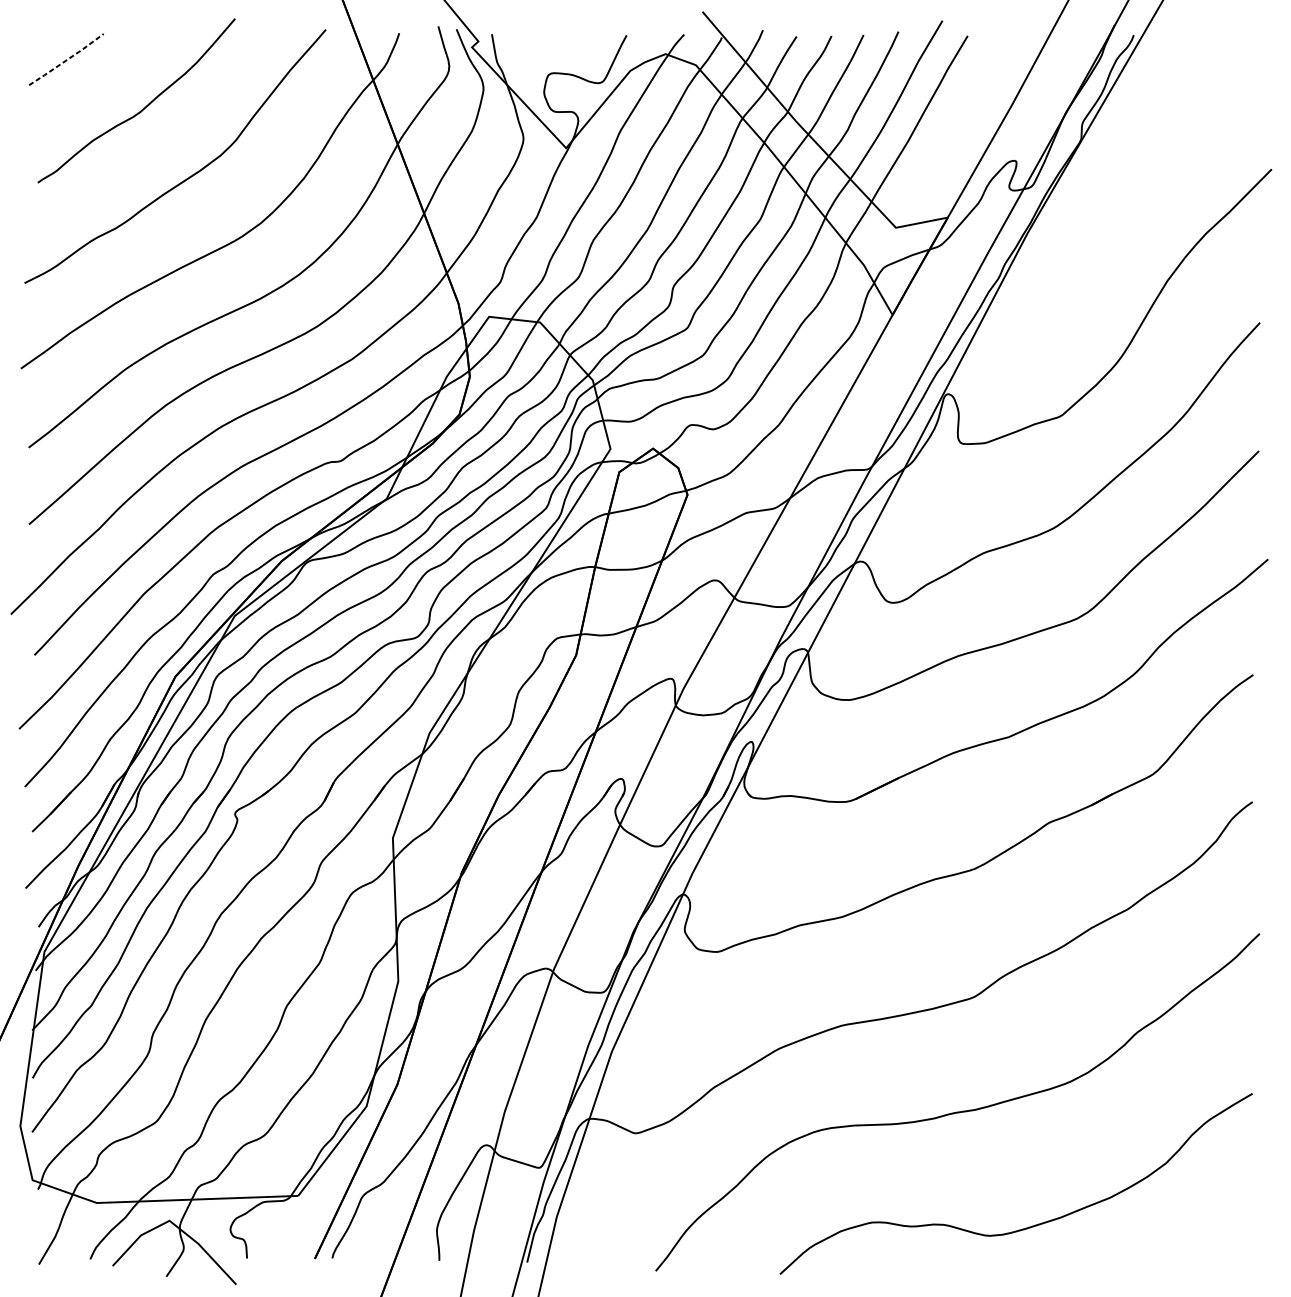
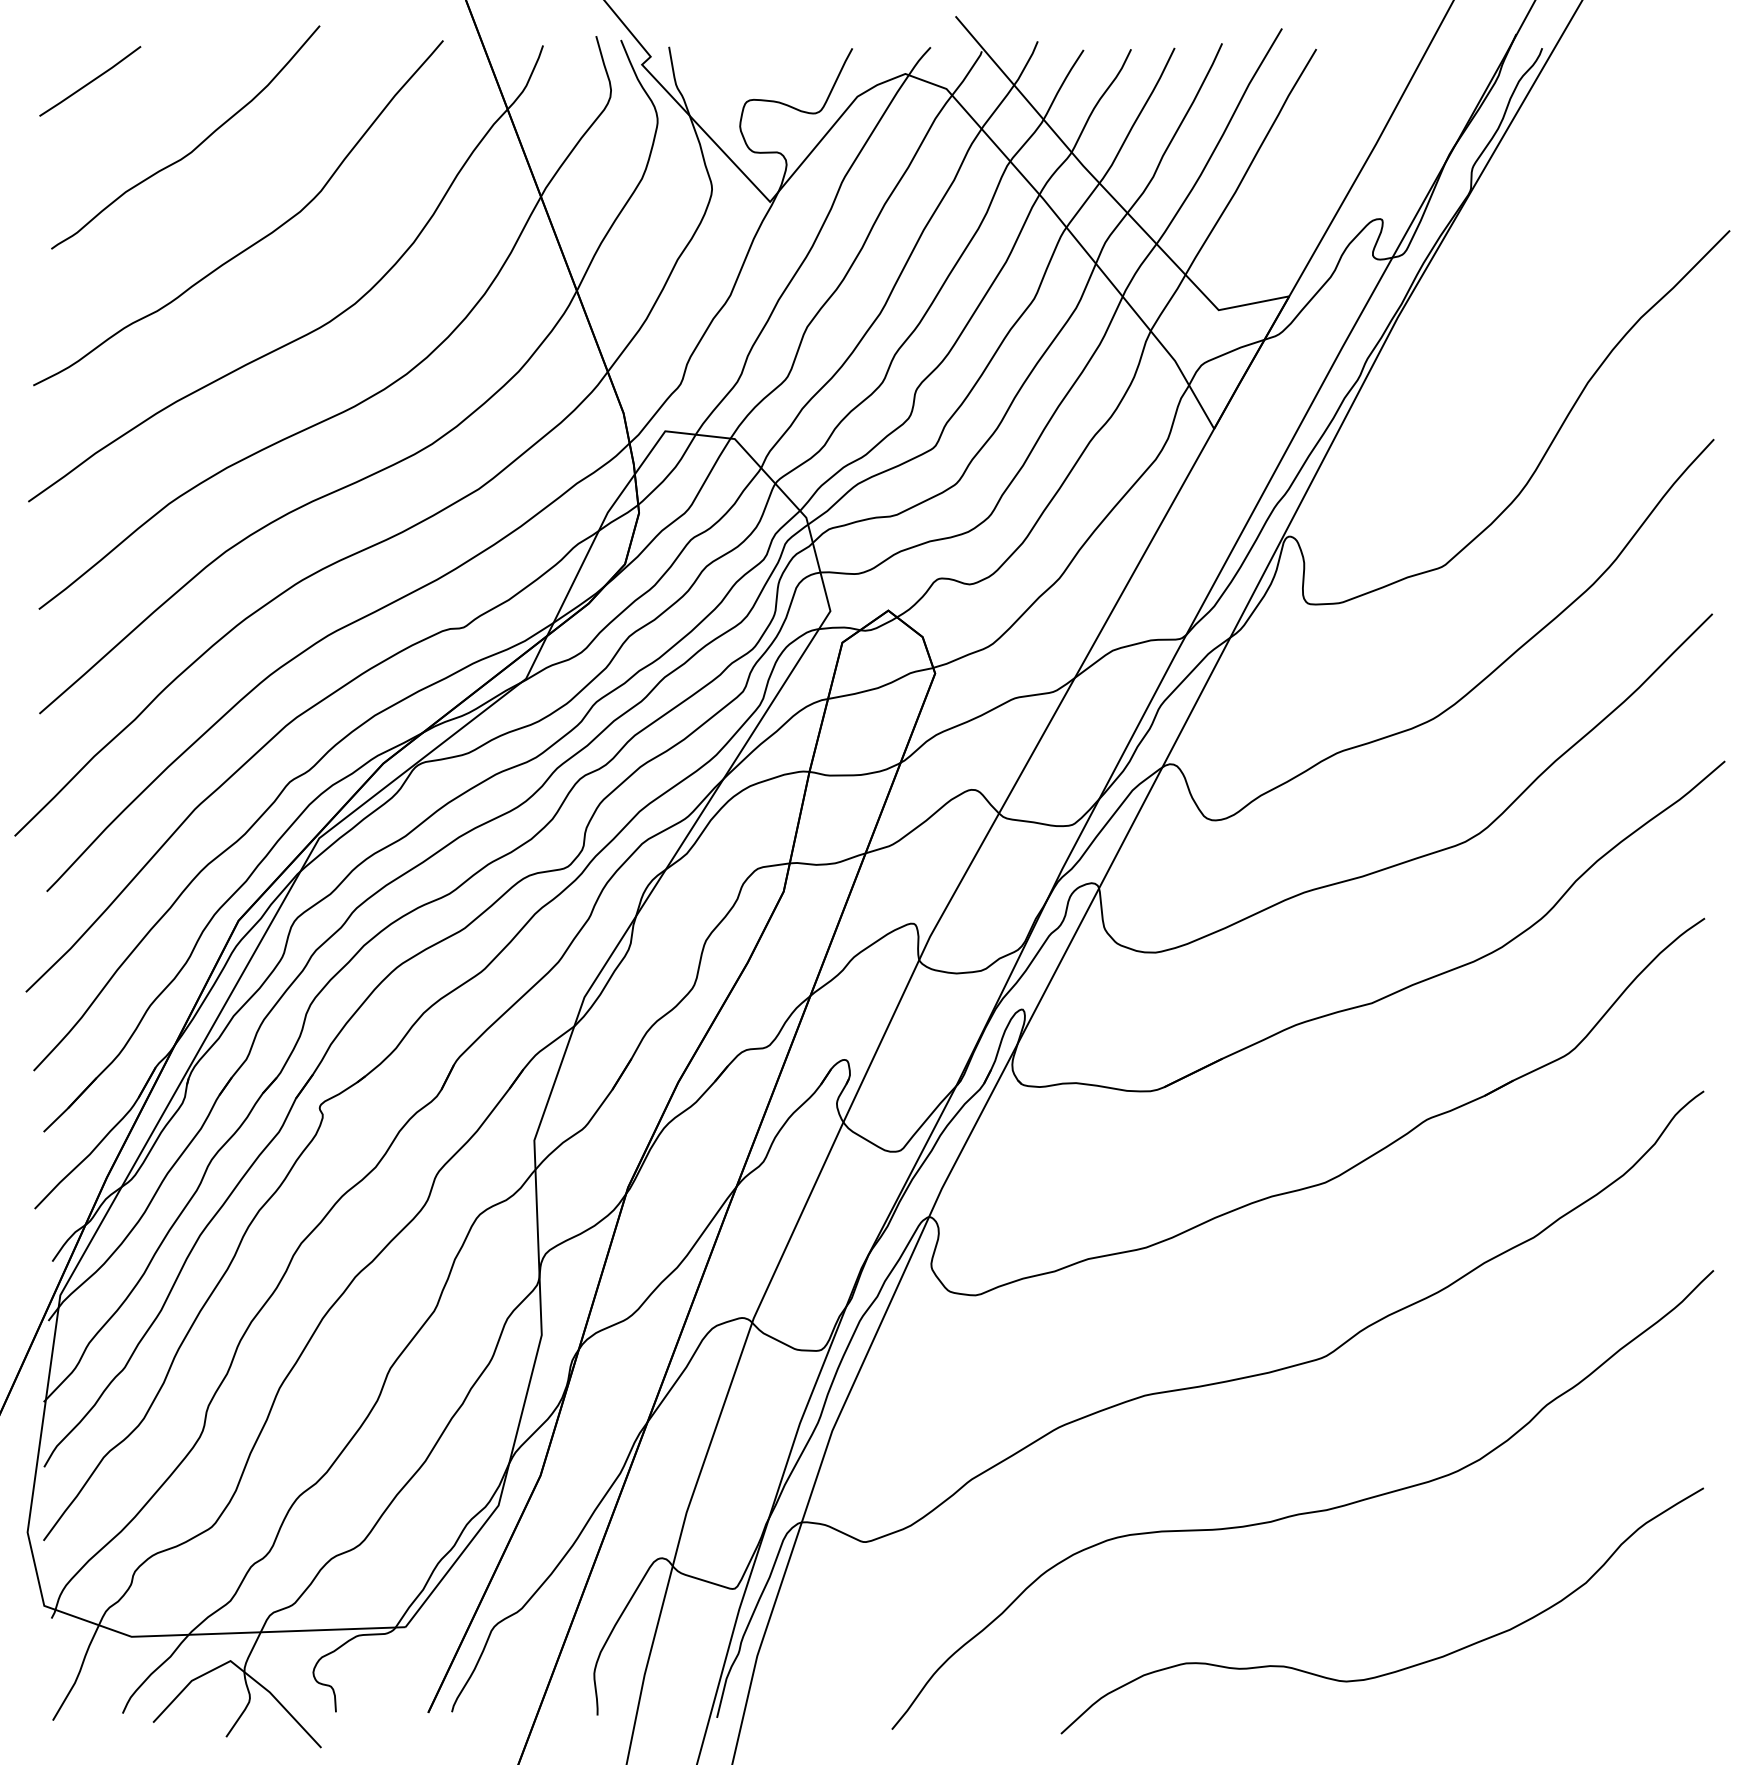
line: (66, 60) -> (90, 82), dashed -> solid

